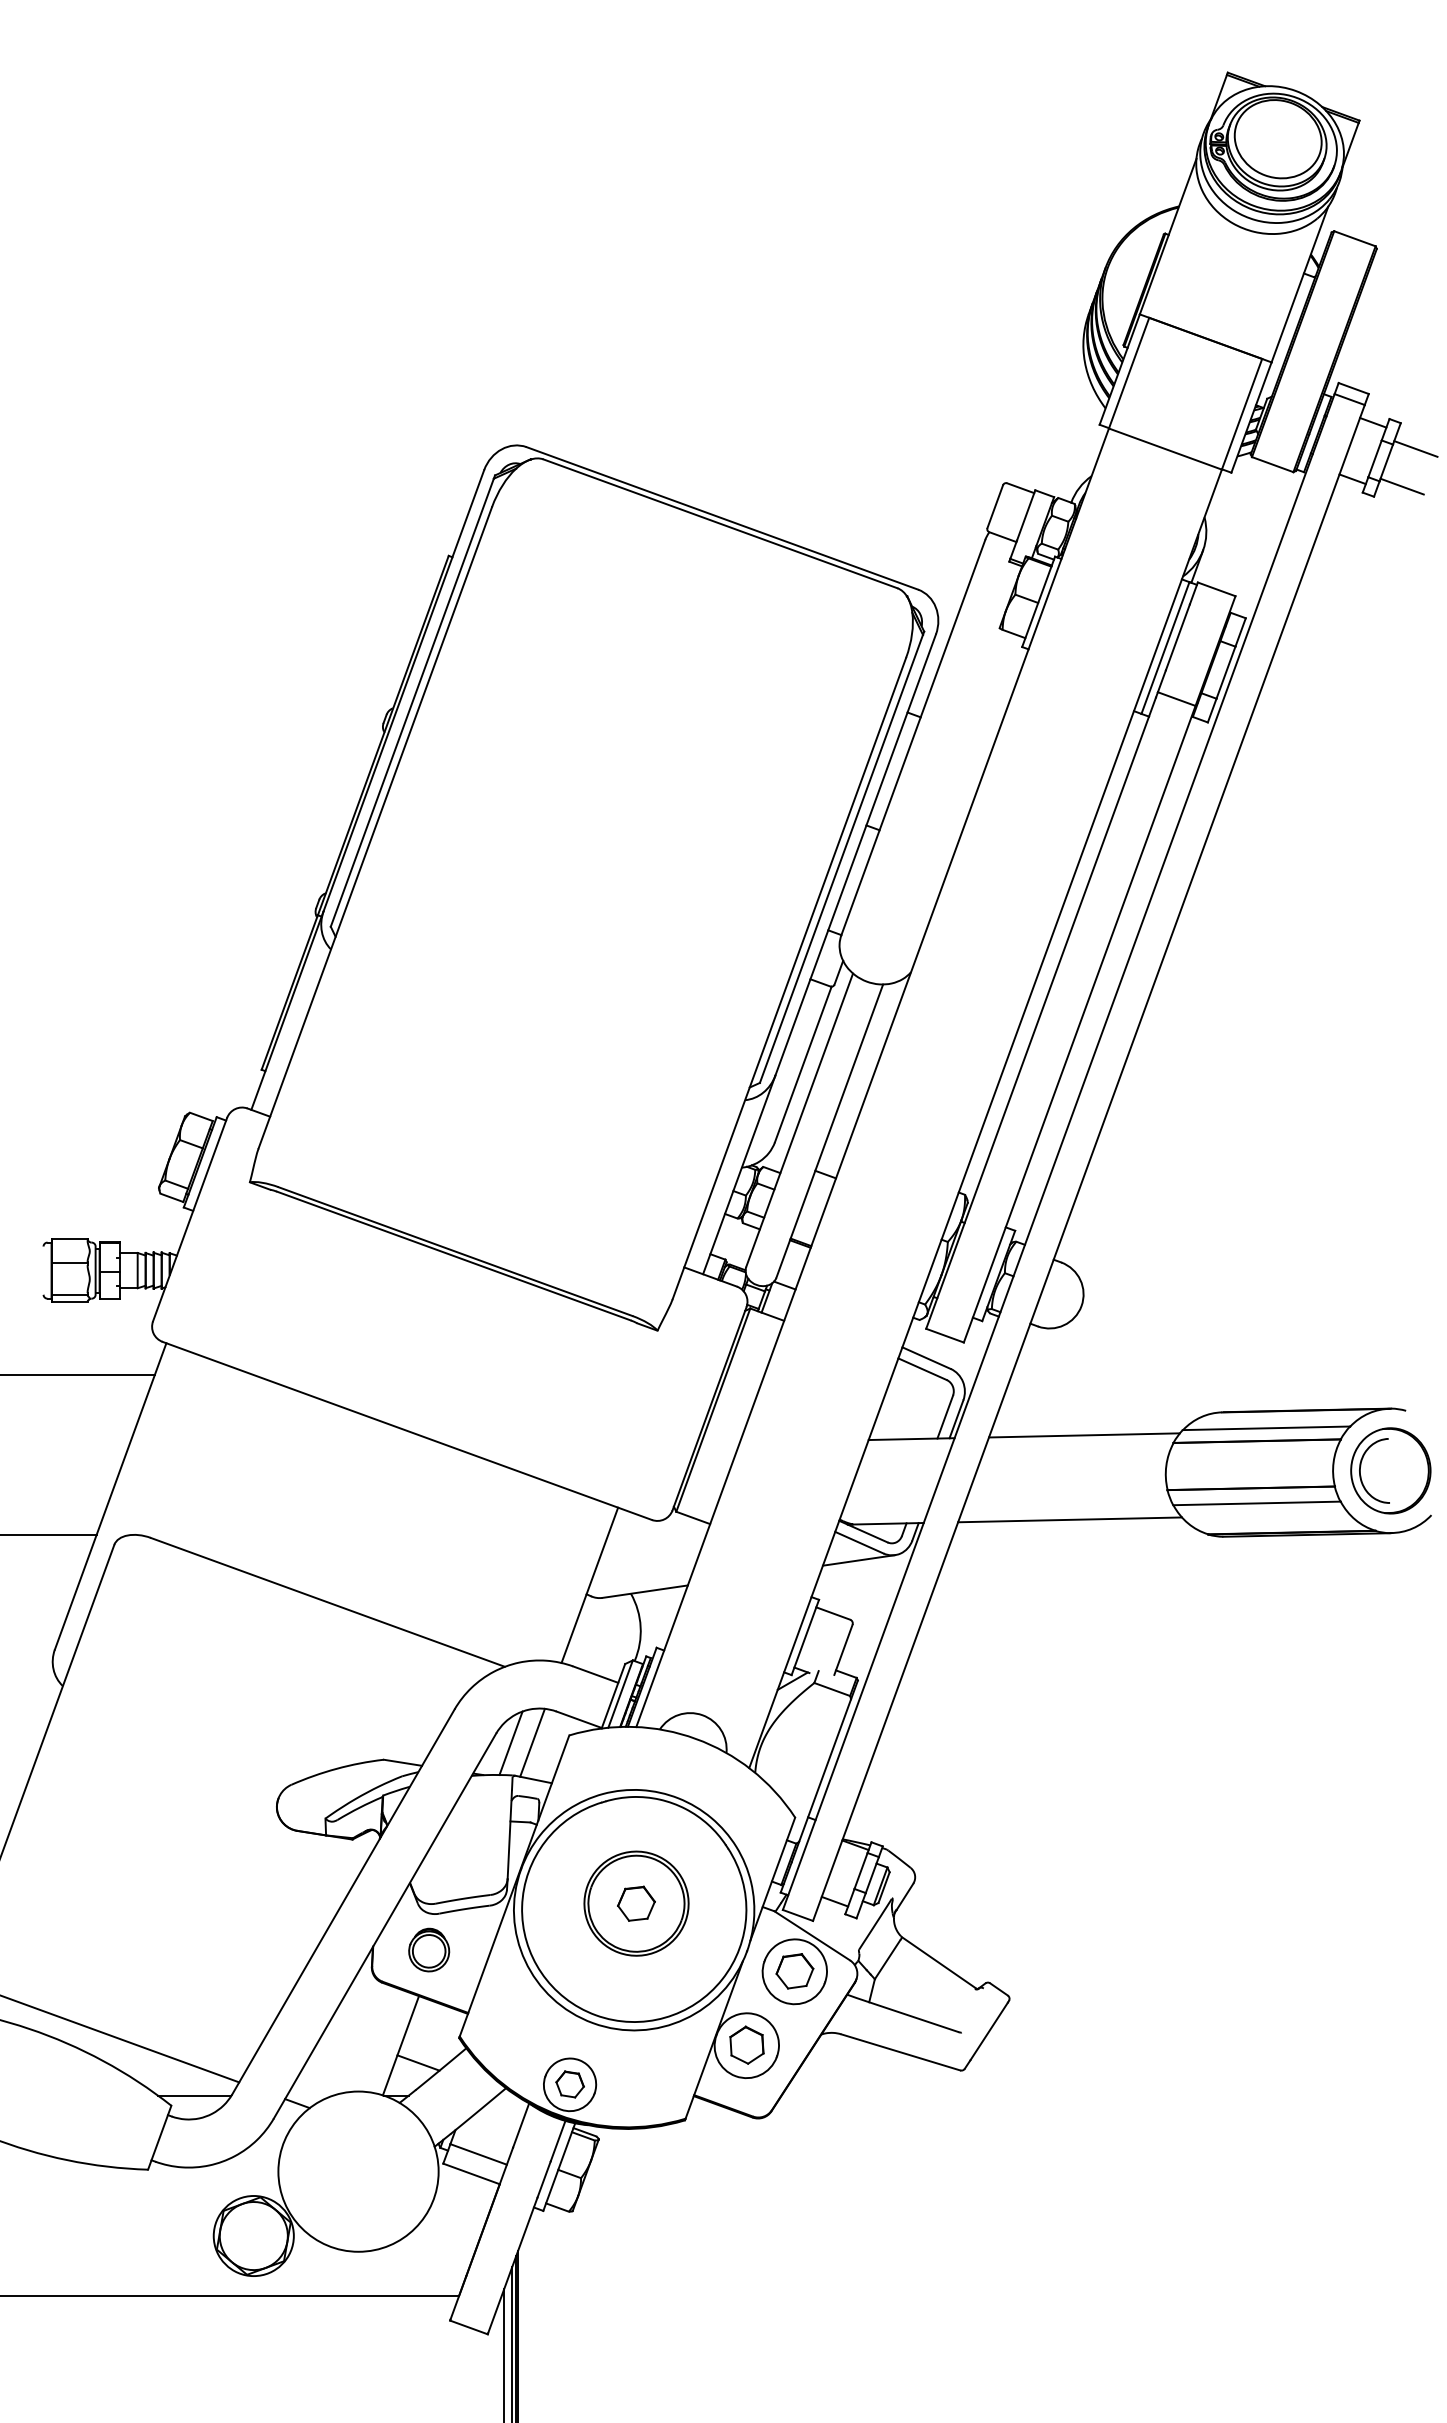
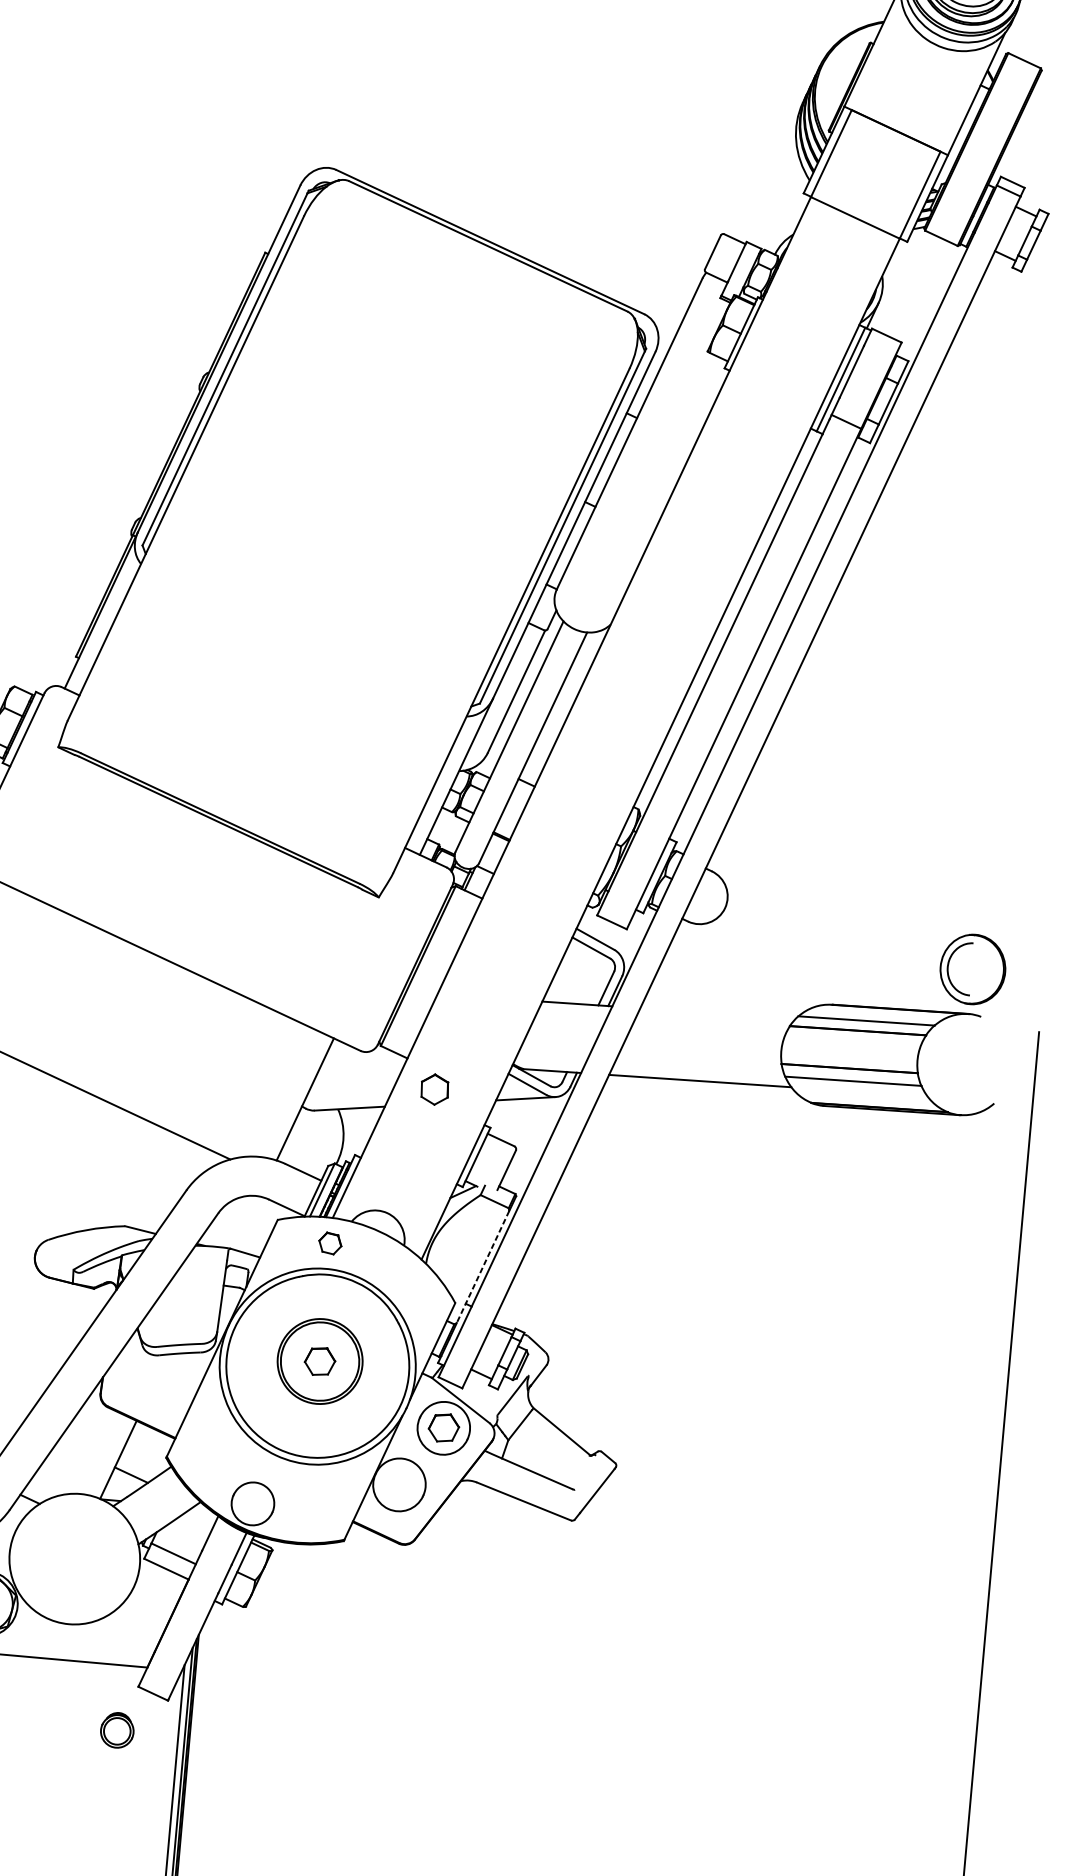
line: (1415, 448) -> (1058, 235), removed
line: (1401, 486) -> (1044, 265), removed
line: (1083, 1435) -> (717, 1013), removed
part: (1390, 1470) -> (972, 969), moved
line: (532, 1742) -> (247, 1223), removed
line: (510, 1743) -> (229, 1222), removed
line: (825, 1770) -> (483, 1267), solid -> dashed
part: (429, 1949) -> (117, 1729), moved
part: (746, 2044) -> (434, 1089), moved
part: (569, 2084) -> (329, 1243), moved

